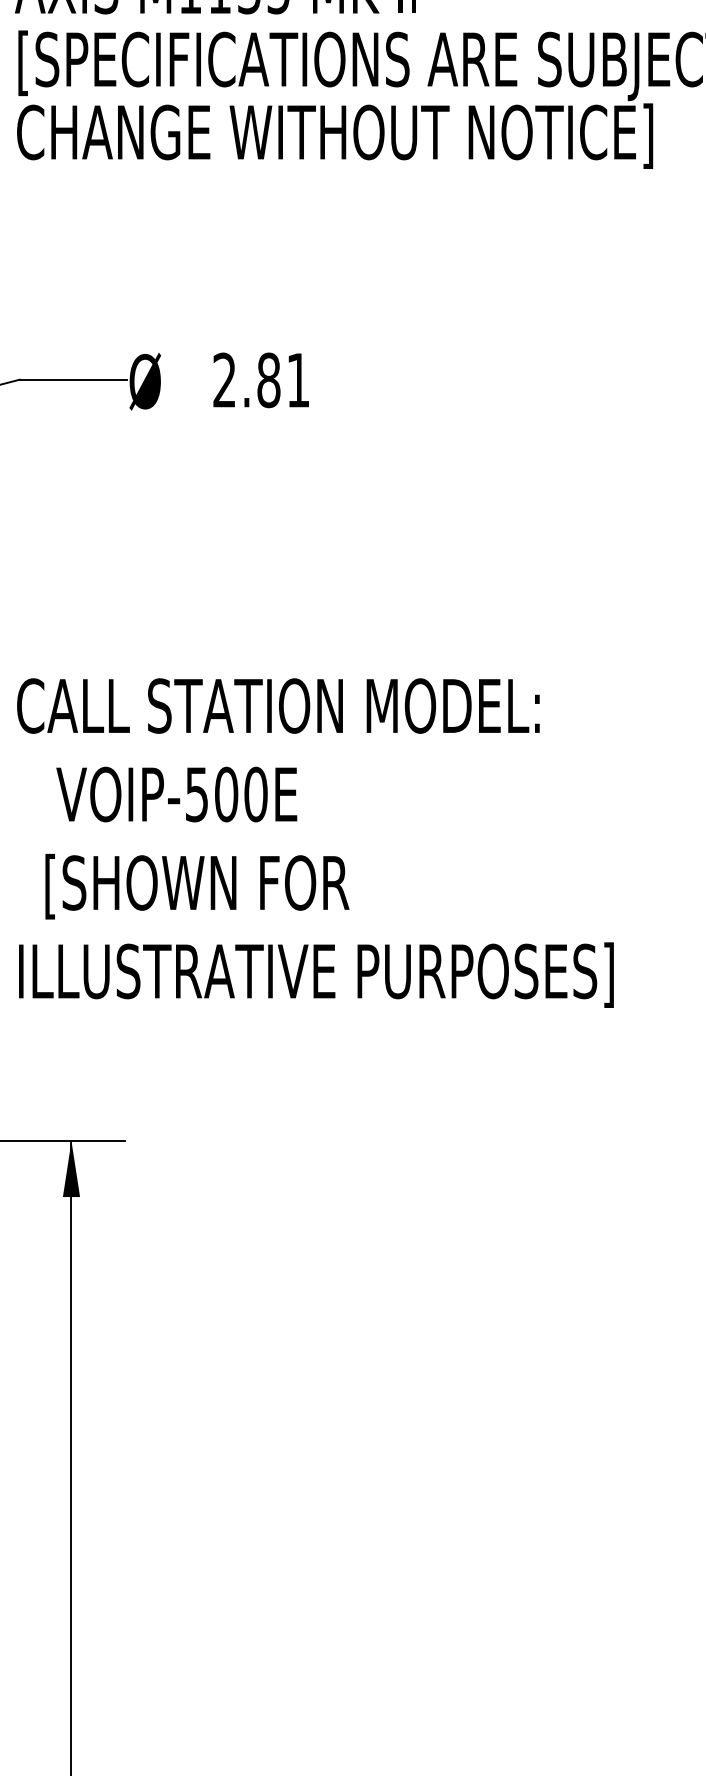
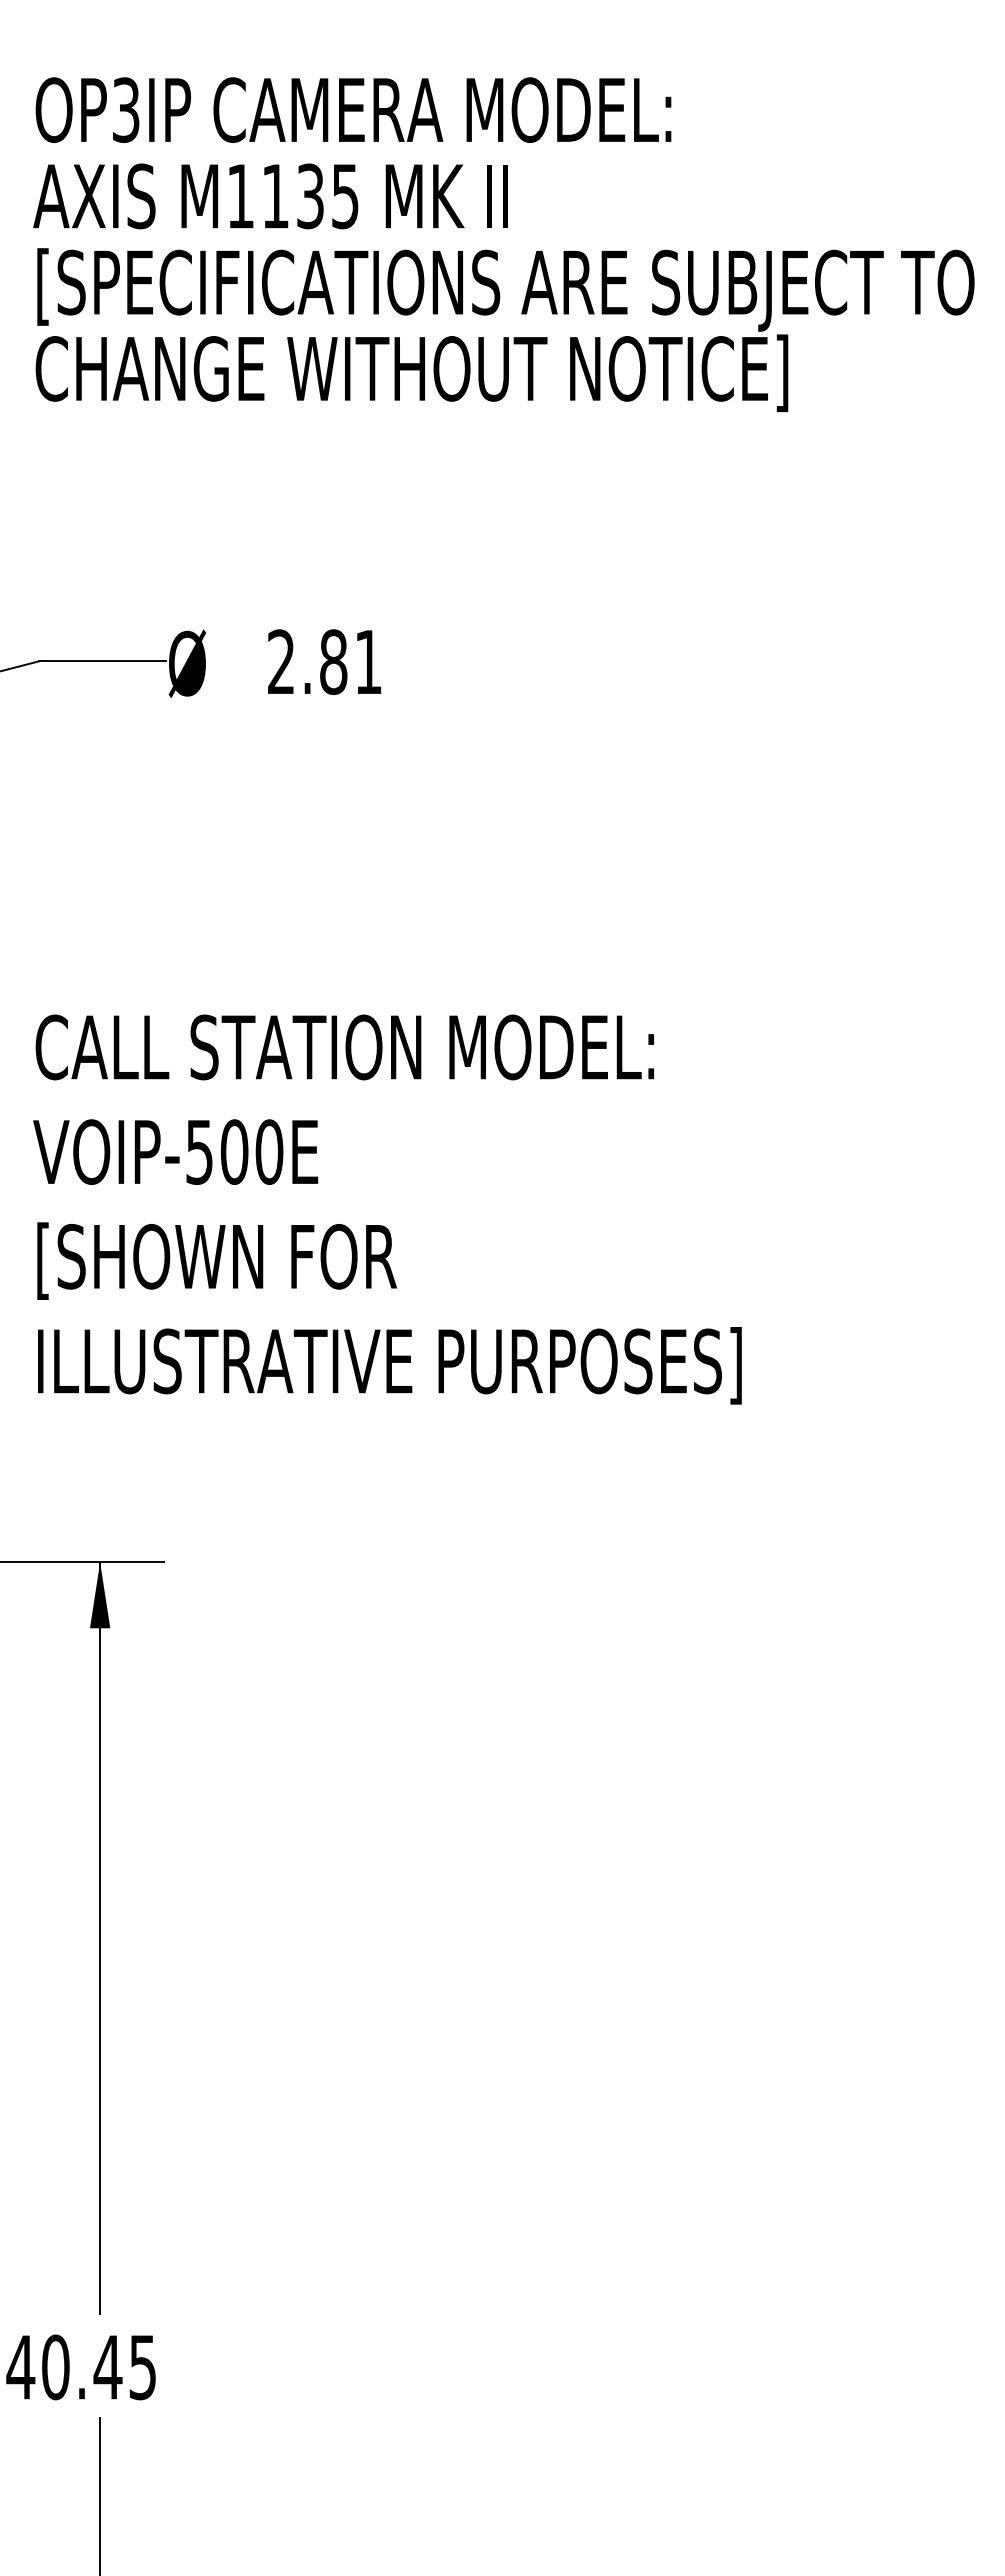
text: (176, 794) -> (175, 1151), moved
text: (196, 886) -> (216, 1260), moved

